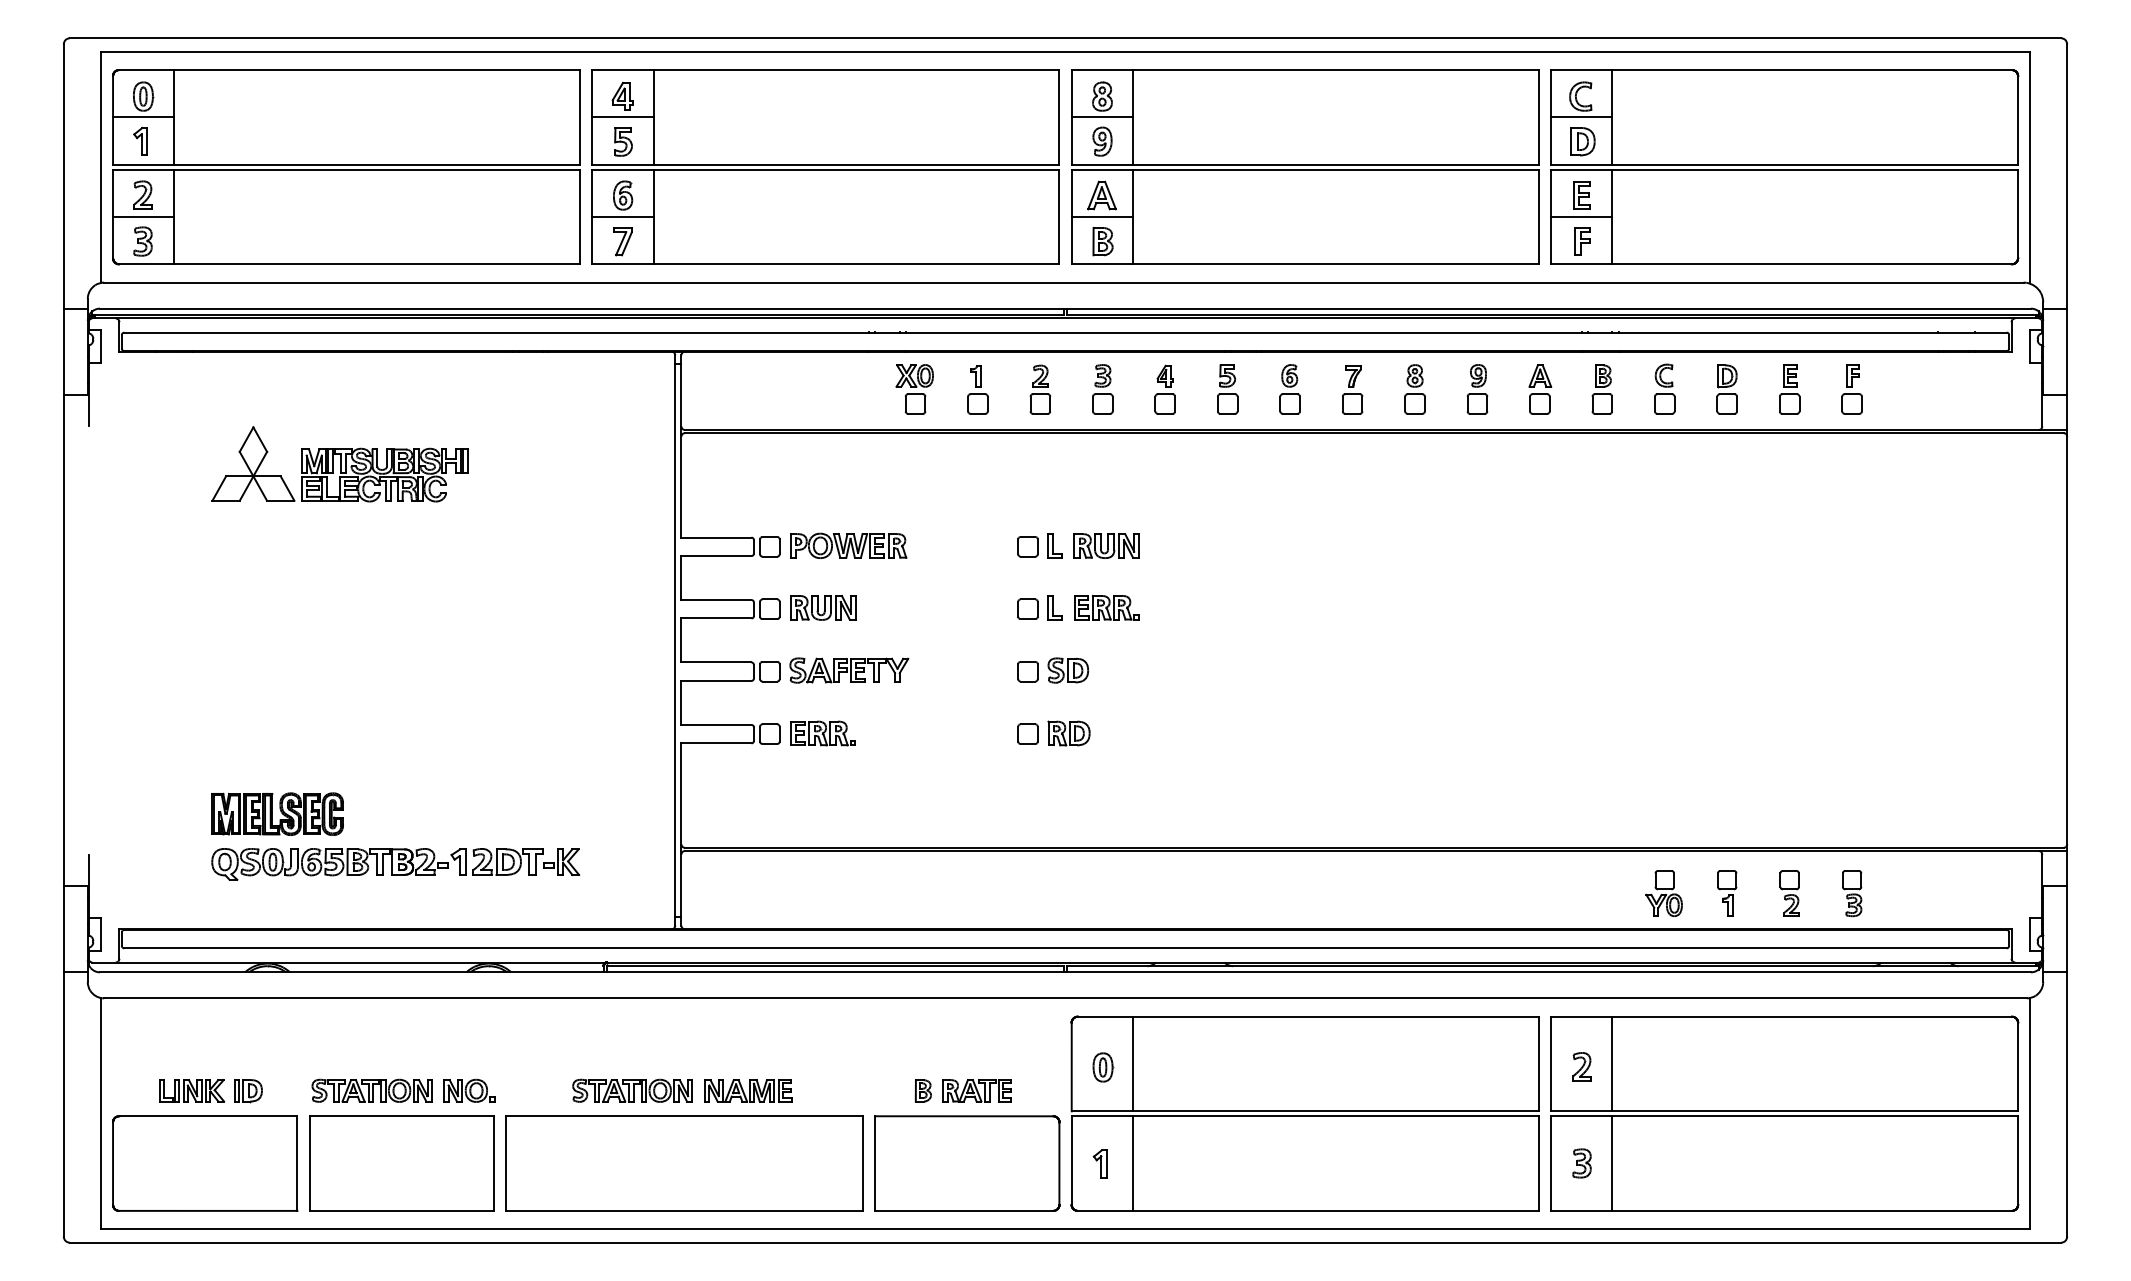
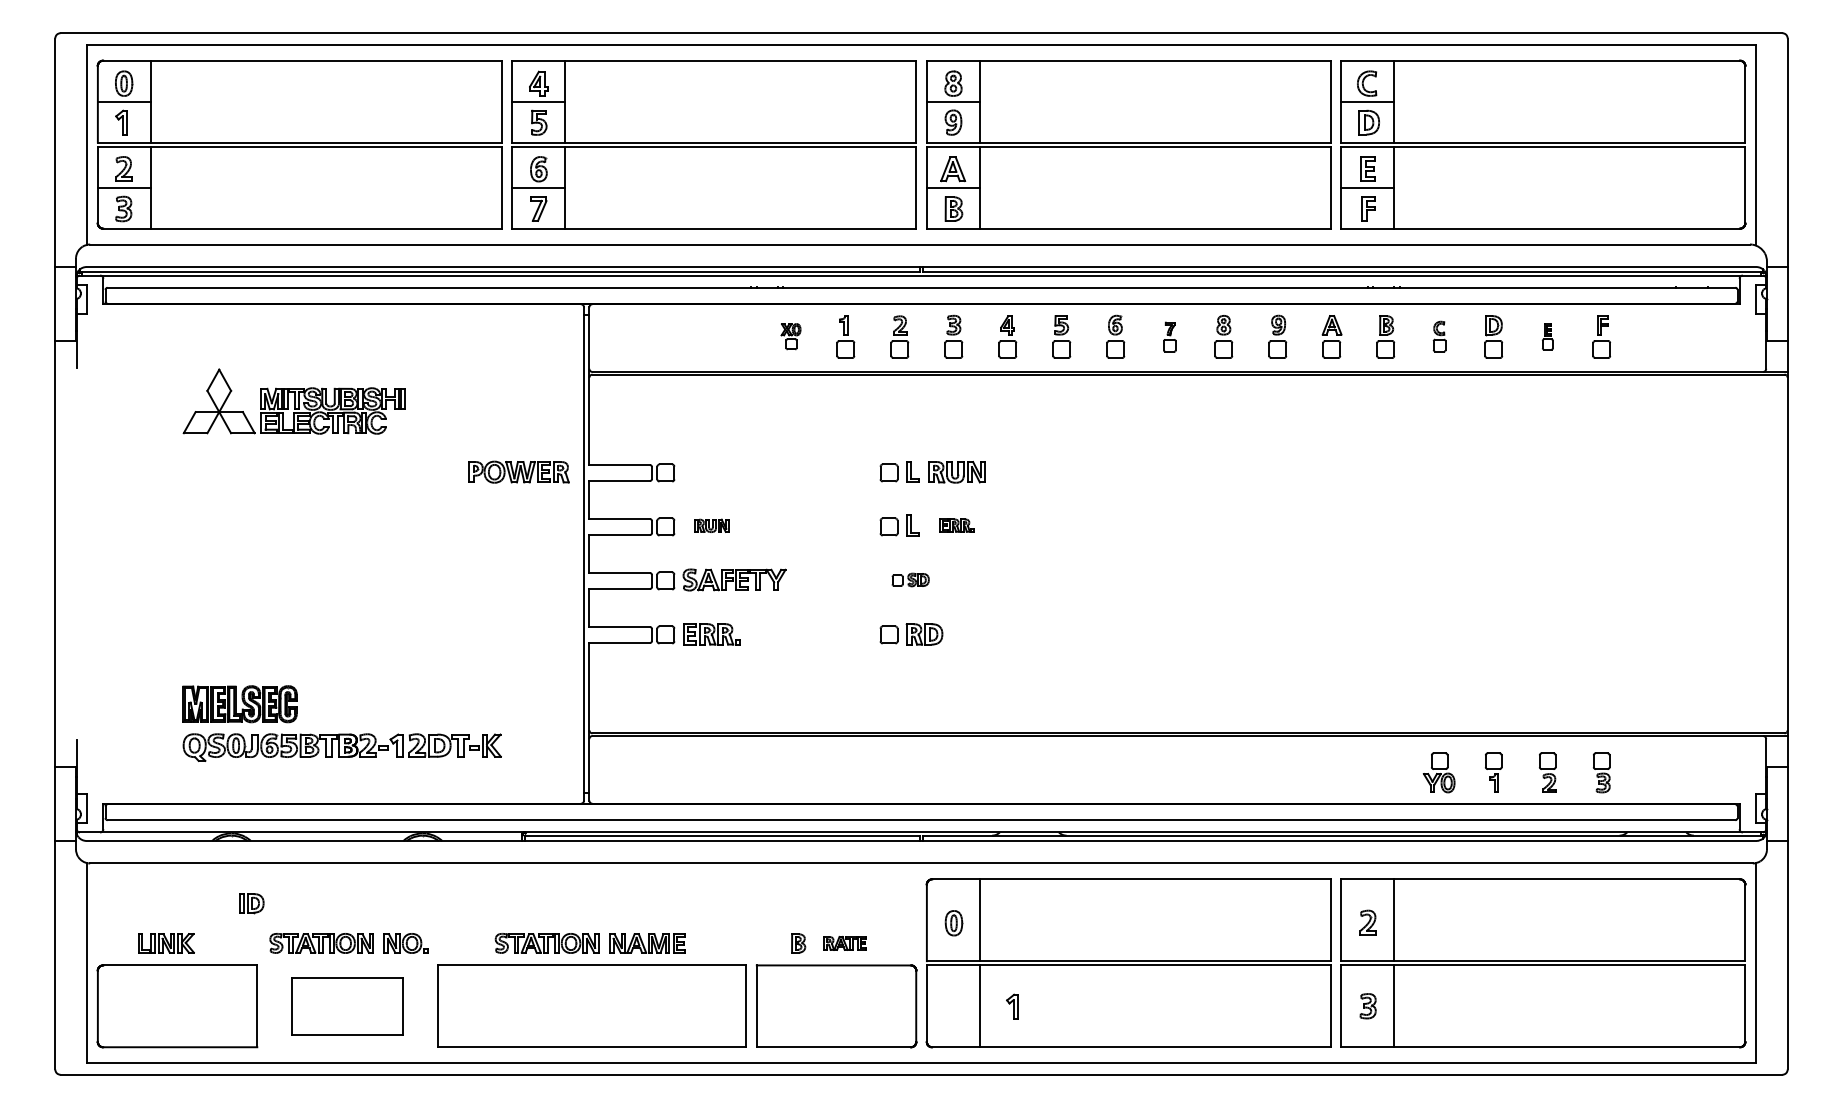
part: (914, 388) -> (790, 336), size x0.6
part: (1352, 388) -> (1169, 336), size x0.7
part: (1664, 388) -> (1439, 336), size x0.7
part: (1789, 388) -> (1547, 336), size x0.6
part: (848, 545) -> (518, 471), moved
part: (822, 607) -> (711, 525), size x0.6
part: (1105, 607) -> (956, 525), size x0.6
part: (1052, 669) -> (910, 579), size x0.6
part: (247, 1090) -> (251, 903), moved
part: (976, 1090) -> (844, 943), size x0.7
part: (401, 1162) -> (347, 1005), size x0.7
part: (1100, 1163) -> (1012, 1006), moved

